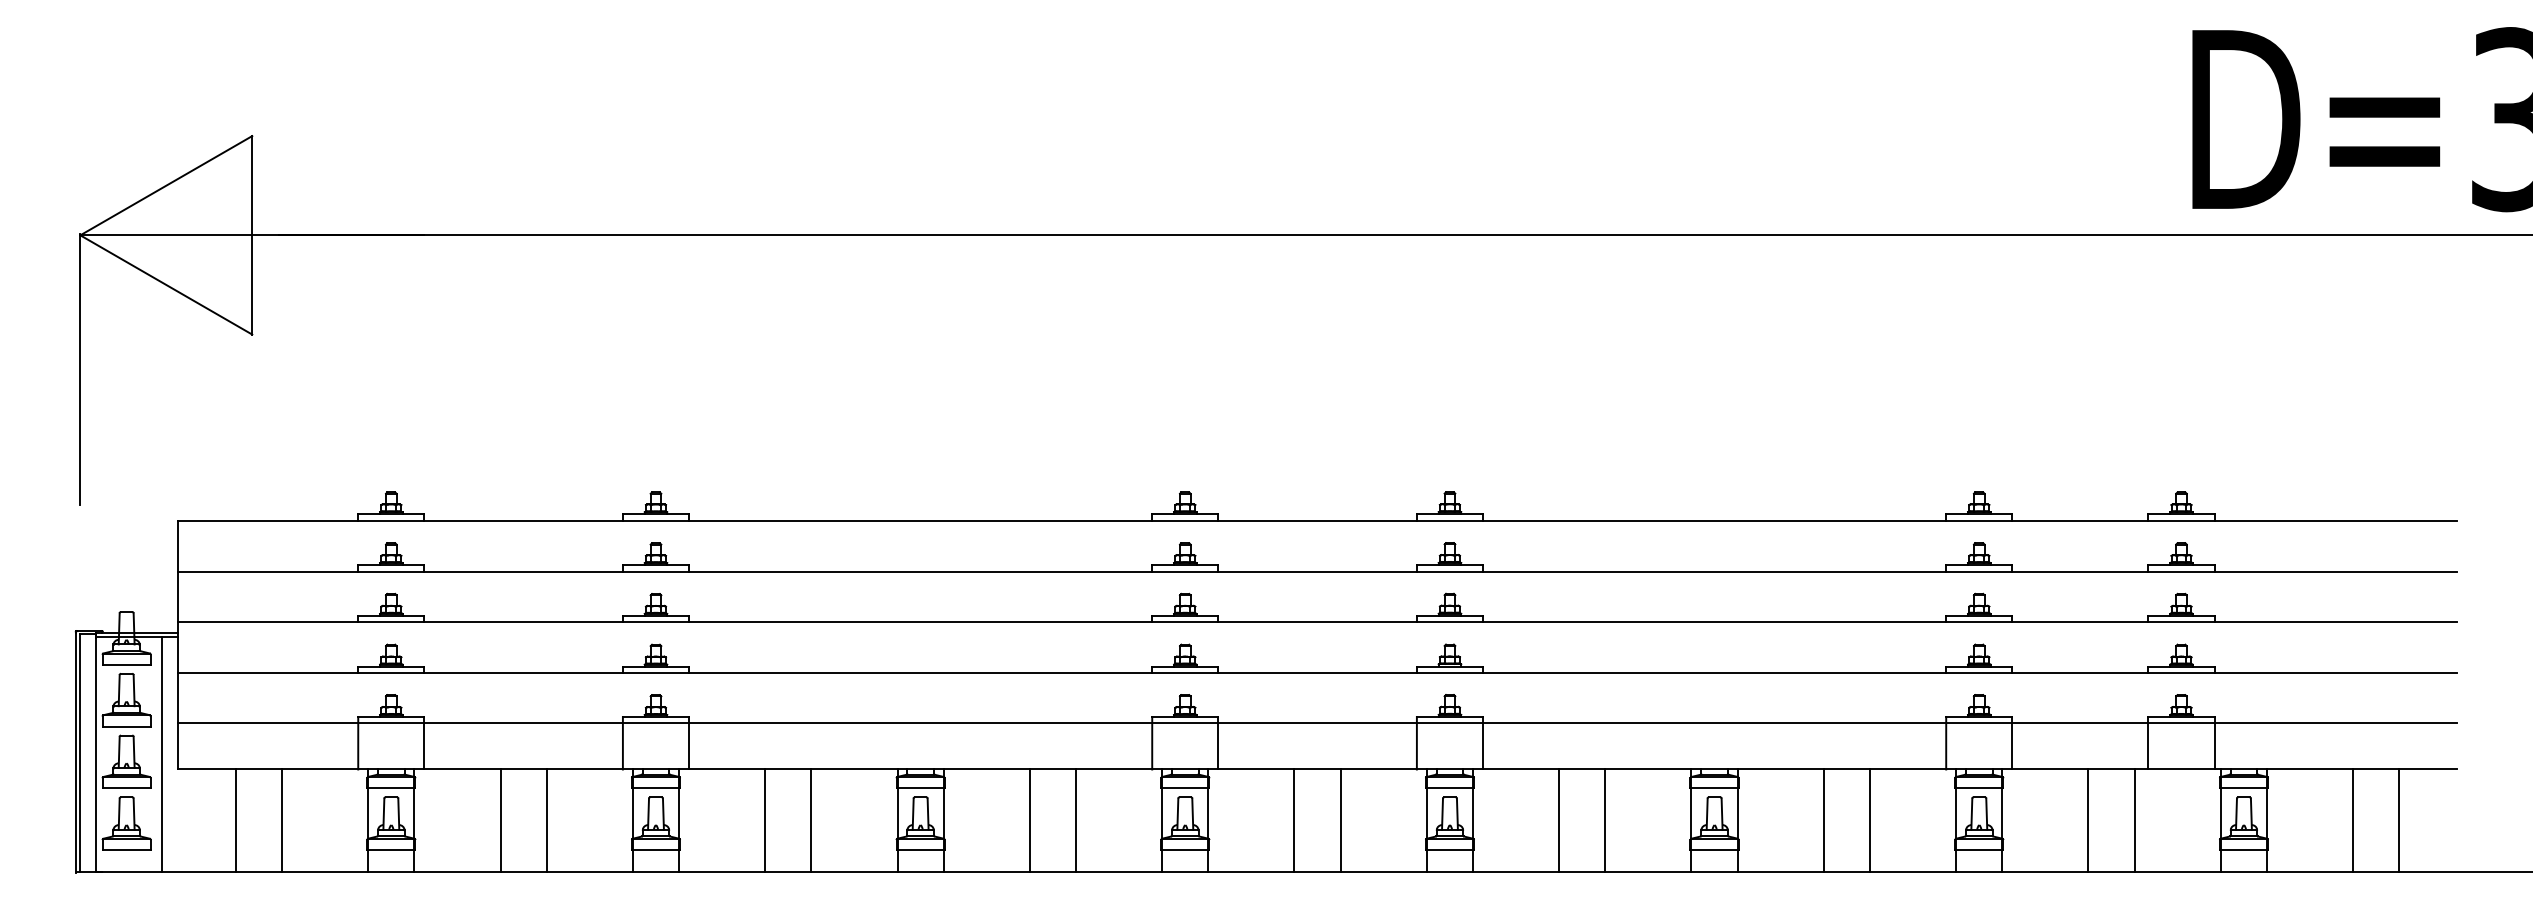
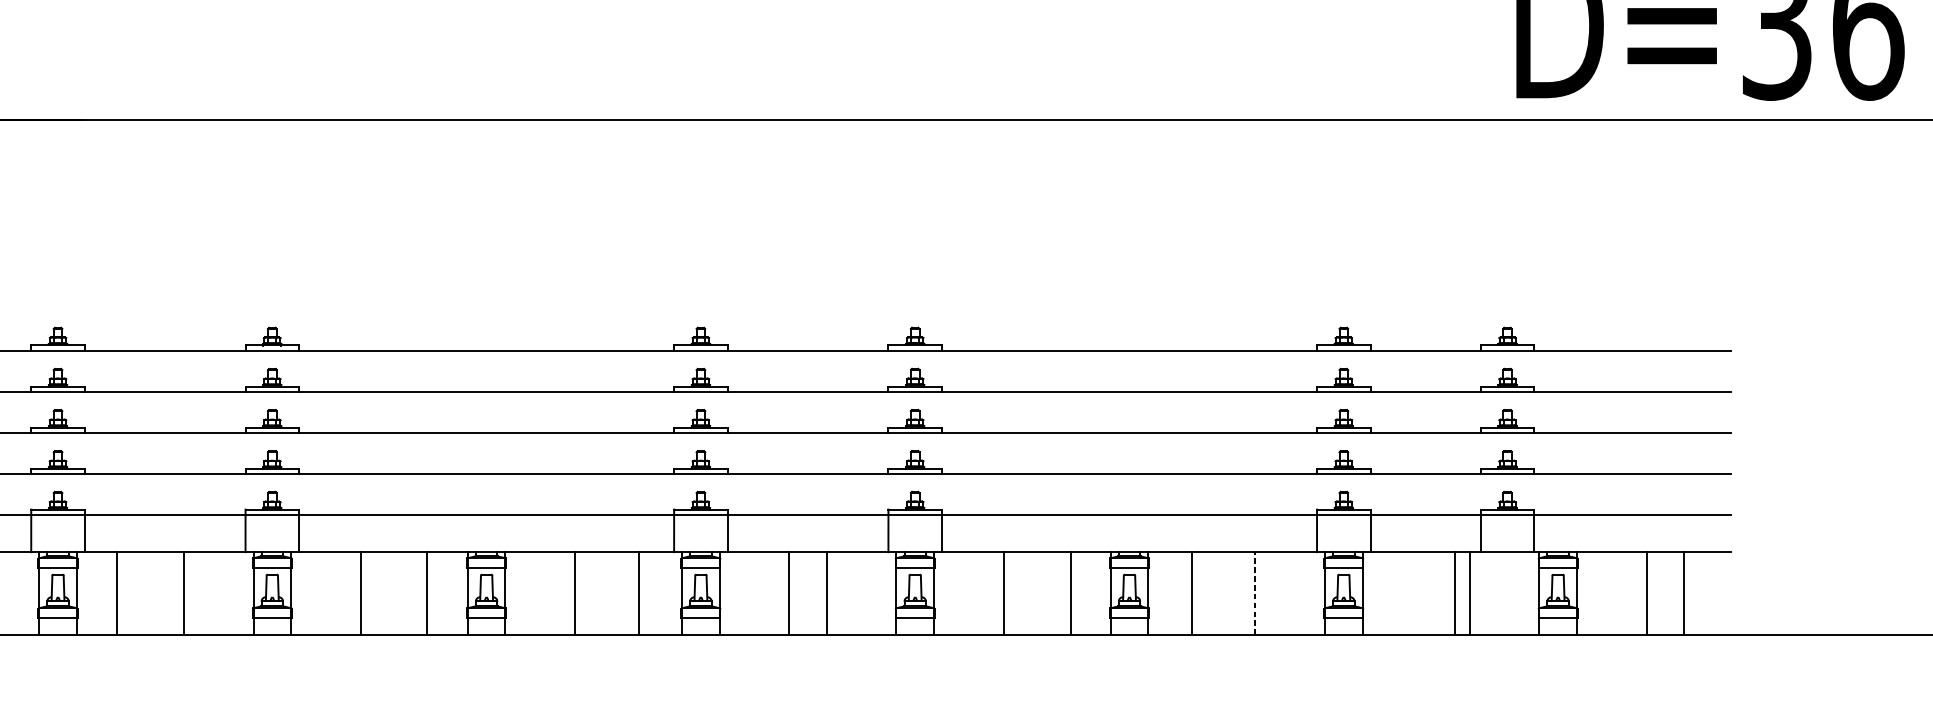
line: (500, 820) -> (117, 593), moved
line: (811, 820) -> (426, 593), moved
line: (1076, 820) -> (639, 593), moved
line: (1605, 820) -> (1071, 593), moved
line: (1823, 820) -> (1191, 593), moved
line: (1870, 820) -> (1255, 593), solid -> dashed
line: (2088, 820) -> (1454, 593), moved

